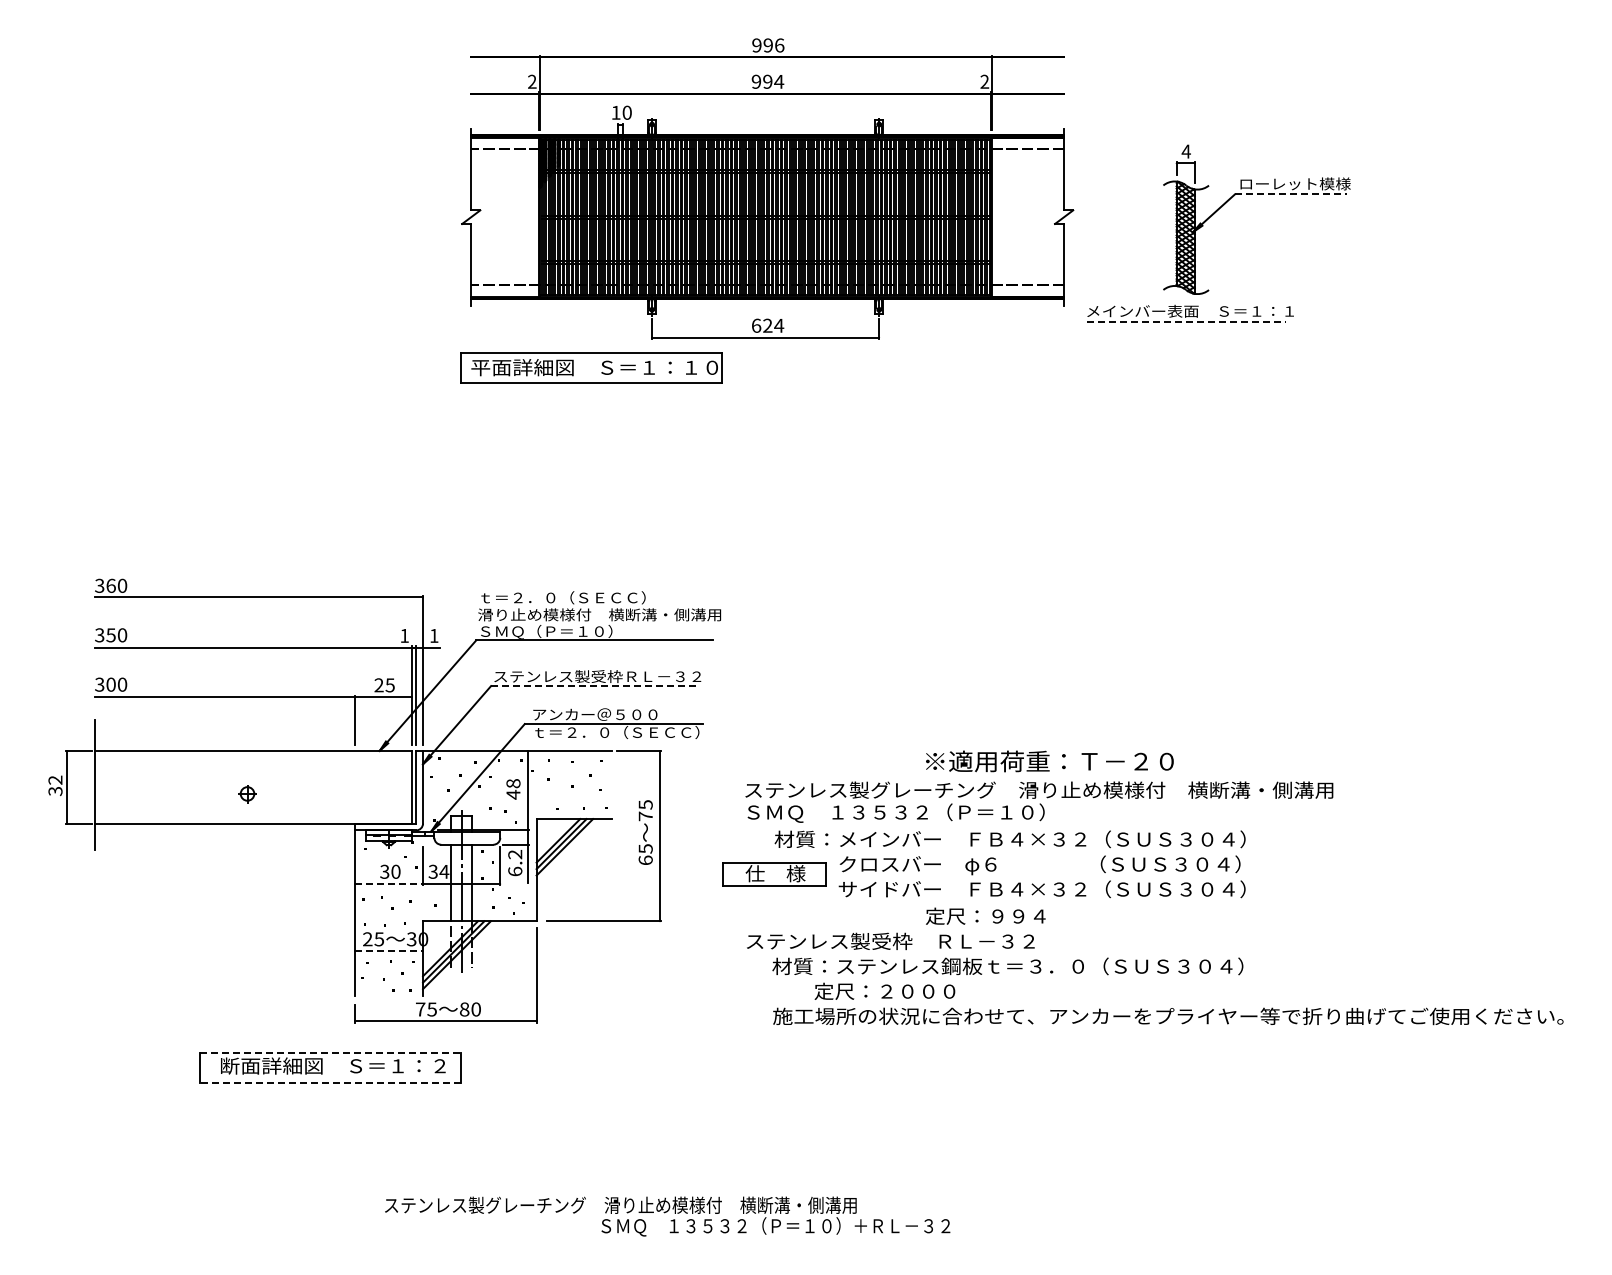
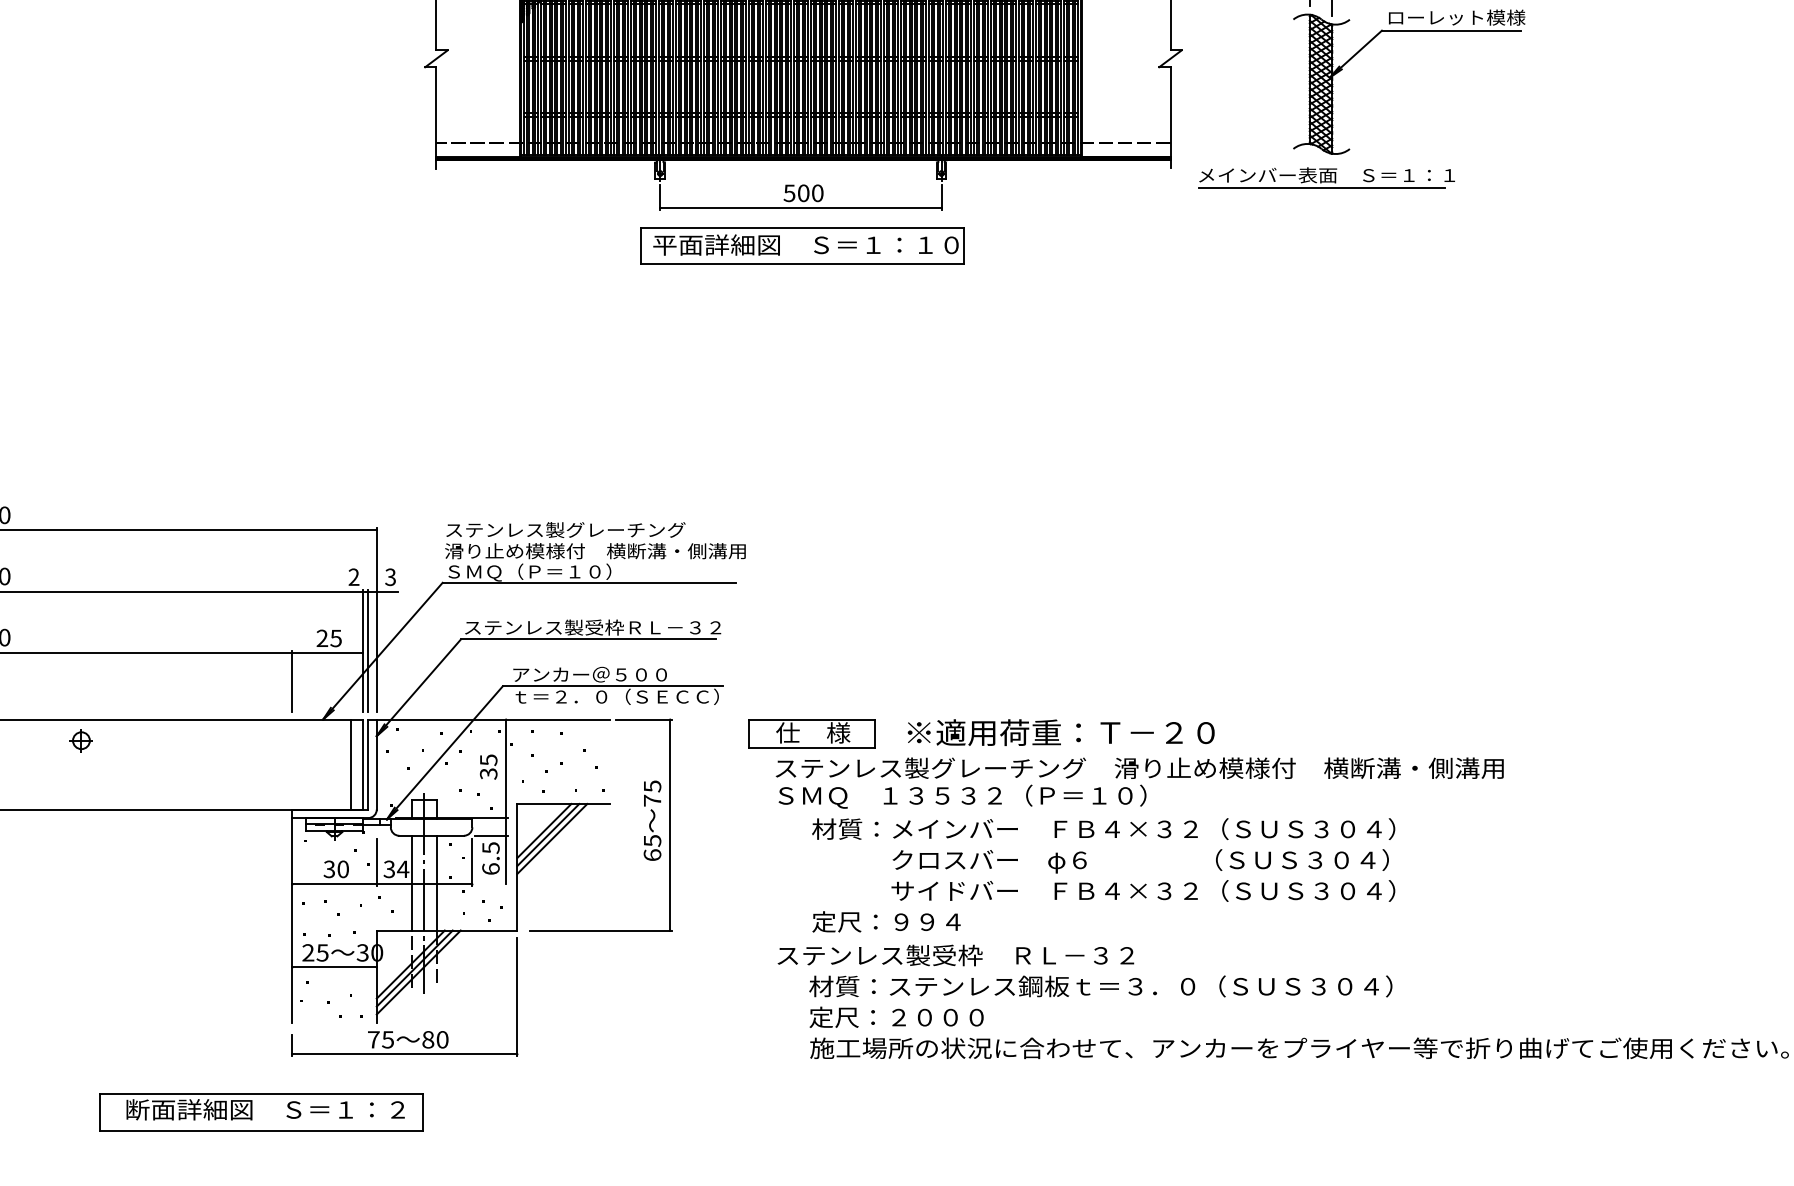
line: (1291, 194) -> (1452, 30), dashed -> solid
line: (1186, 321) -> (1322, 187), dashed -> solid
text: (767, 325) -> (803, 192), 624 -> 500
part: (591, 367) -> (802, 244), moved
text: (575, 597) -> (565, 529), ｔ＝２．０（ＳＥＣＣ） -> ステンレス製グレーチング
text: (404, 635) -> (353, 576), 1 -> 2
text: (433, 635) -> (389, 576), 1 -> 3
line: (594, 686) -> (589, 639), dashed -> solid
text: (1049, 761) -> (1060, 732), moved
line: (402, 786) -> (351, 763), added
text: (513, 789) -> (488, 767), 48 -> 35
part: (247, 794) -> (81, 741), moved
text: (515, 854) -> (491, 847), 6.2 -> 6.5
part: (774, 874) -> (811, 733), moved
line: (389, 884) -> (335, 885), dashed -> solid
text: (985, 915) -> (886, 920), moved
line: (389, 951) -> (335, 967), dashed -> solid
text: (884, 990) -> (896, 1016), moved
line: (330, 1053) -> (262, 1094), dashed -> solid
line: (330, 1083) -> (262, 1131), dashed -> solid

